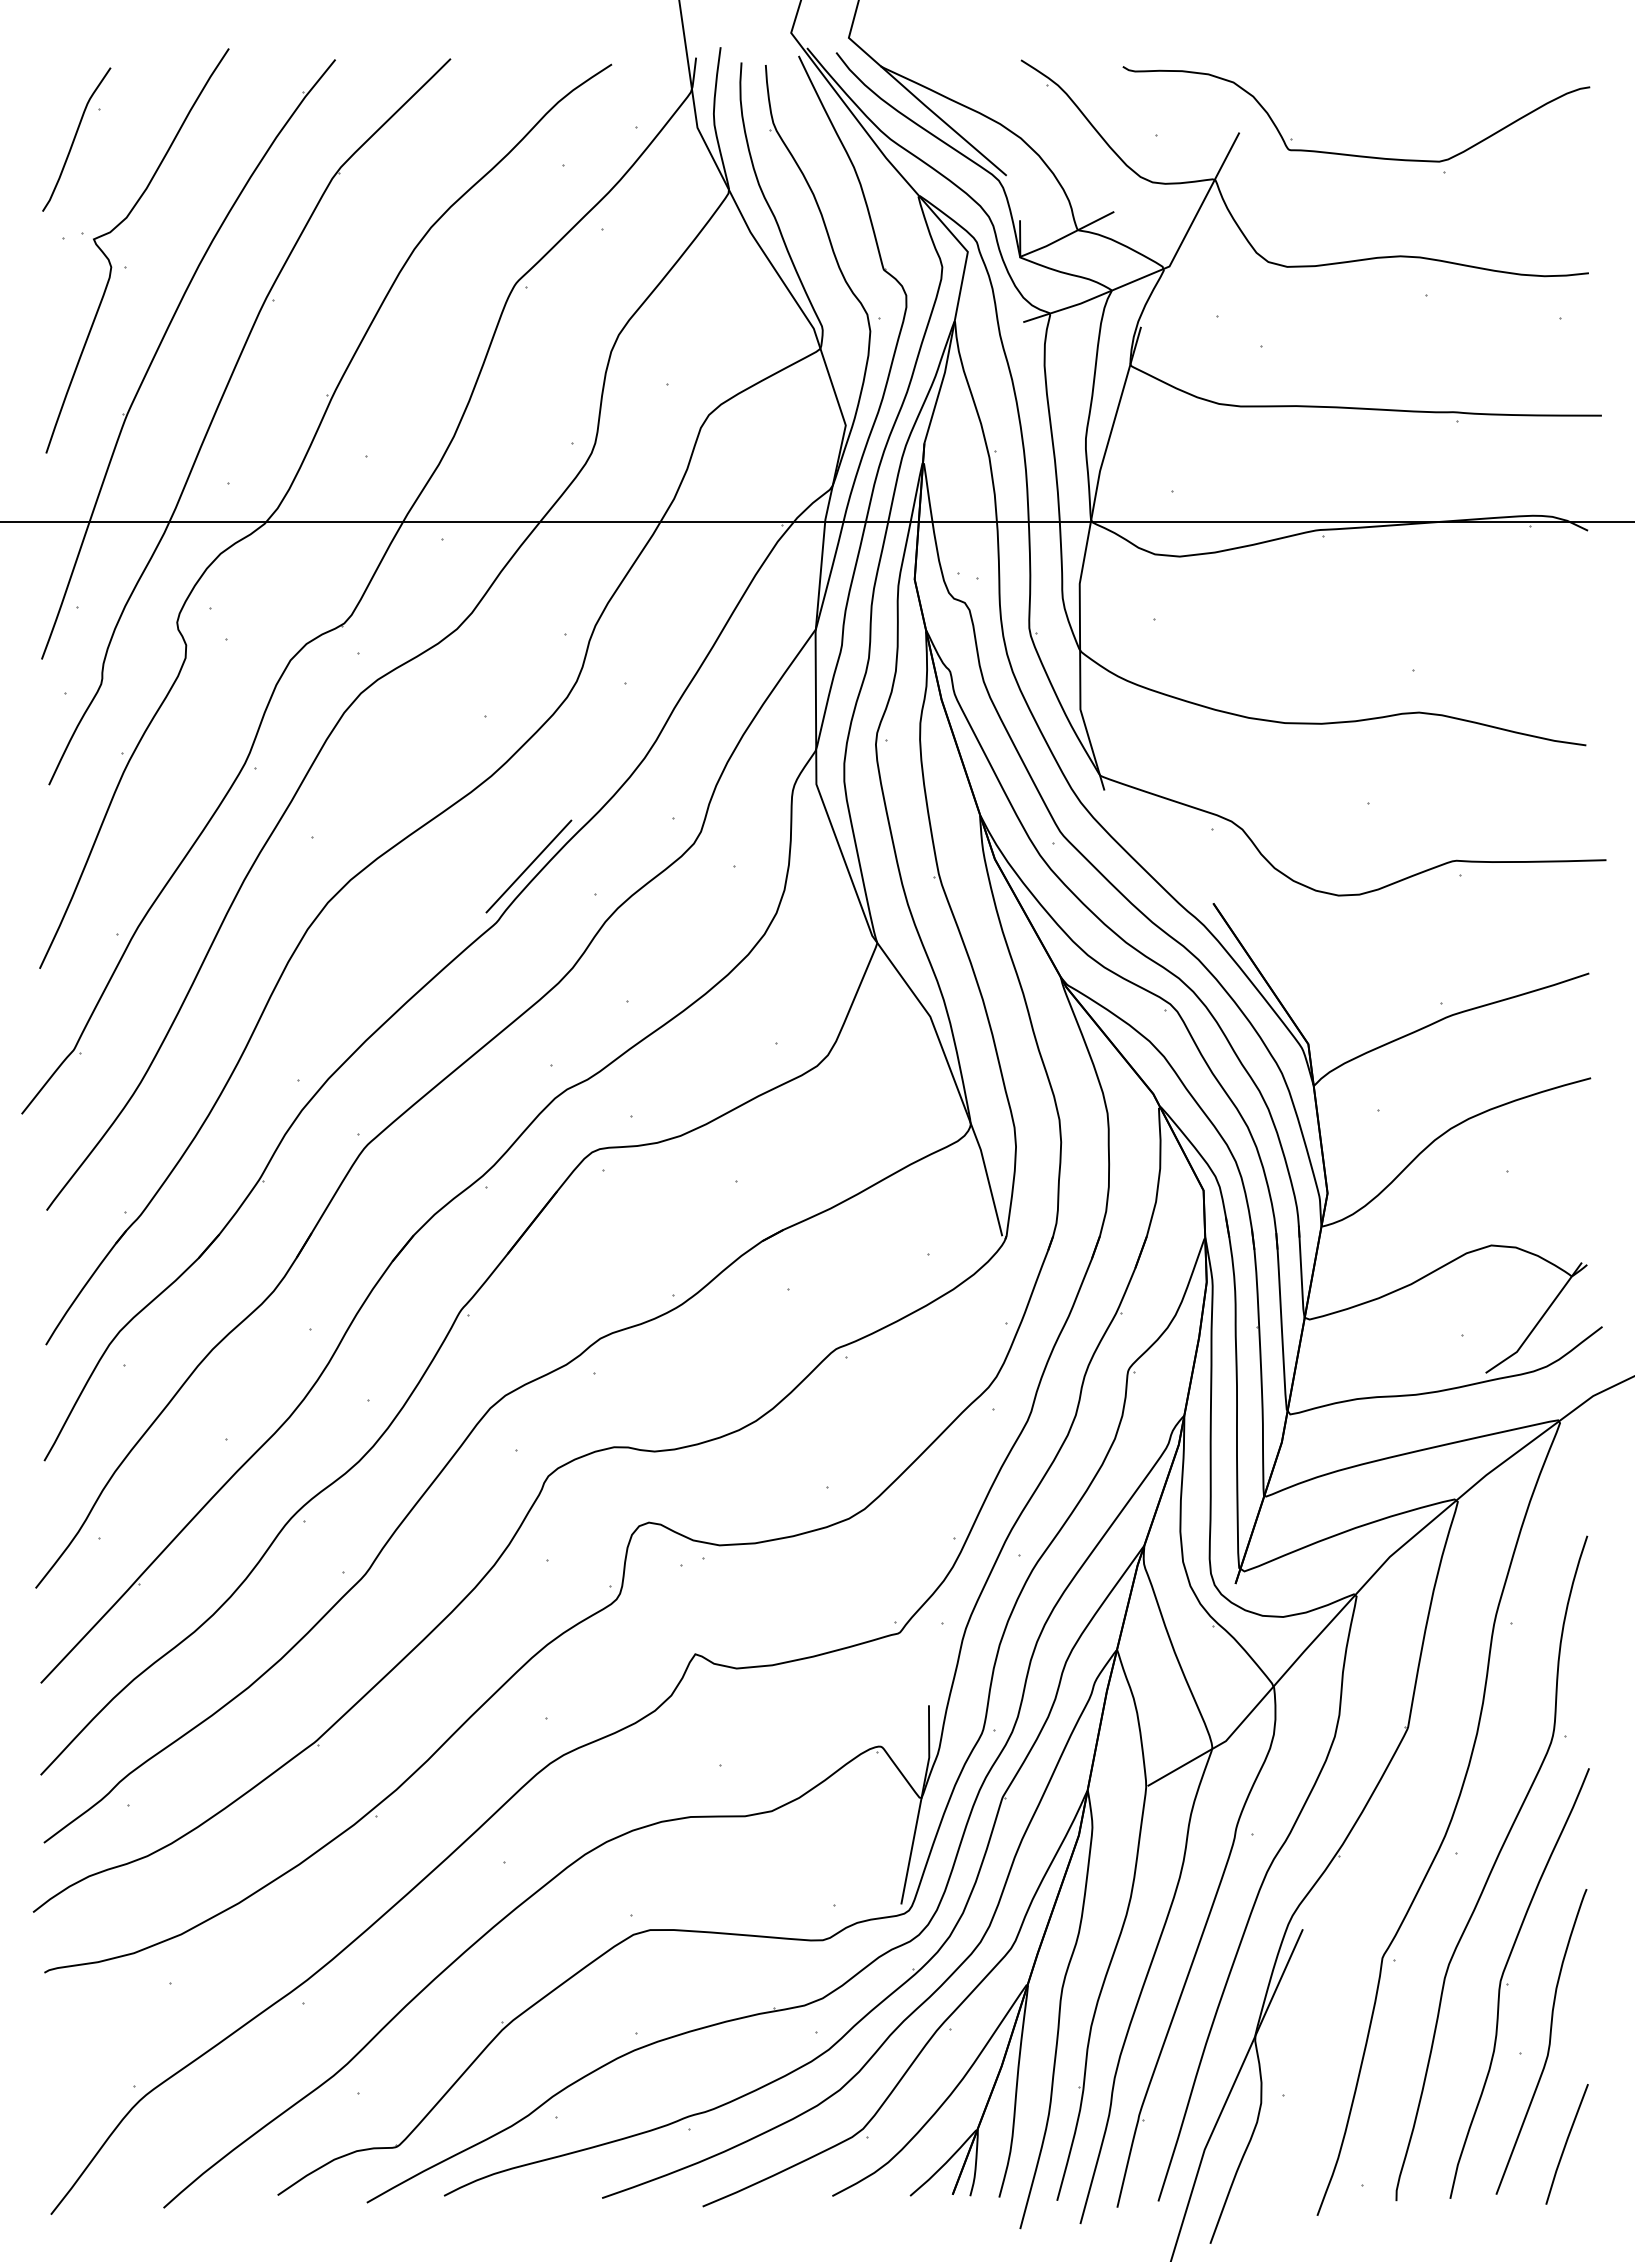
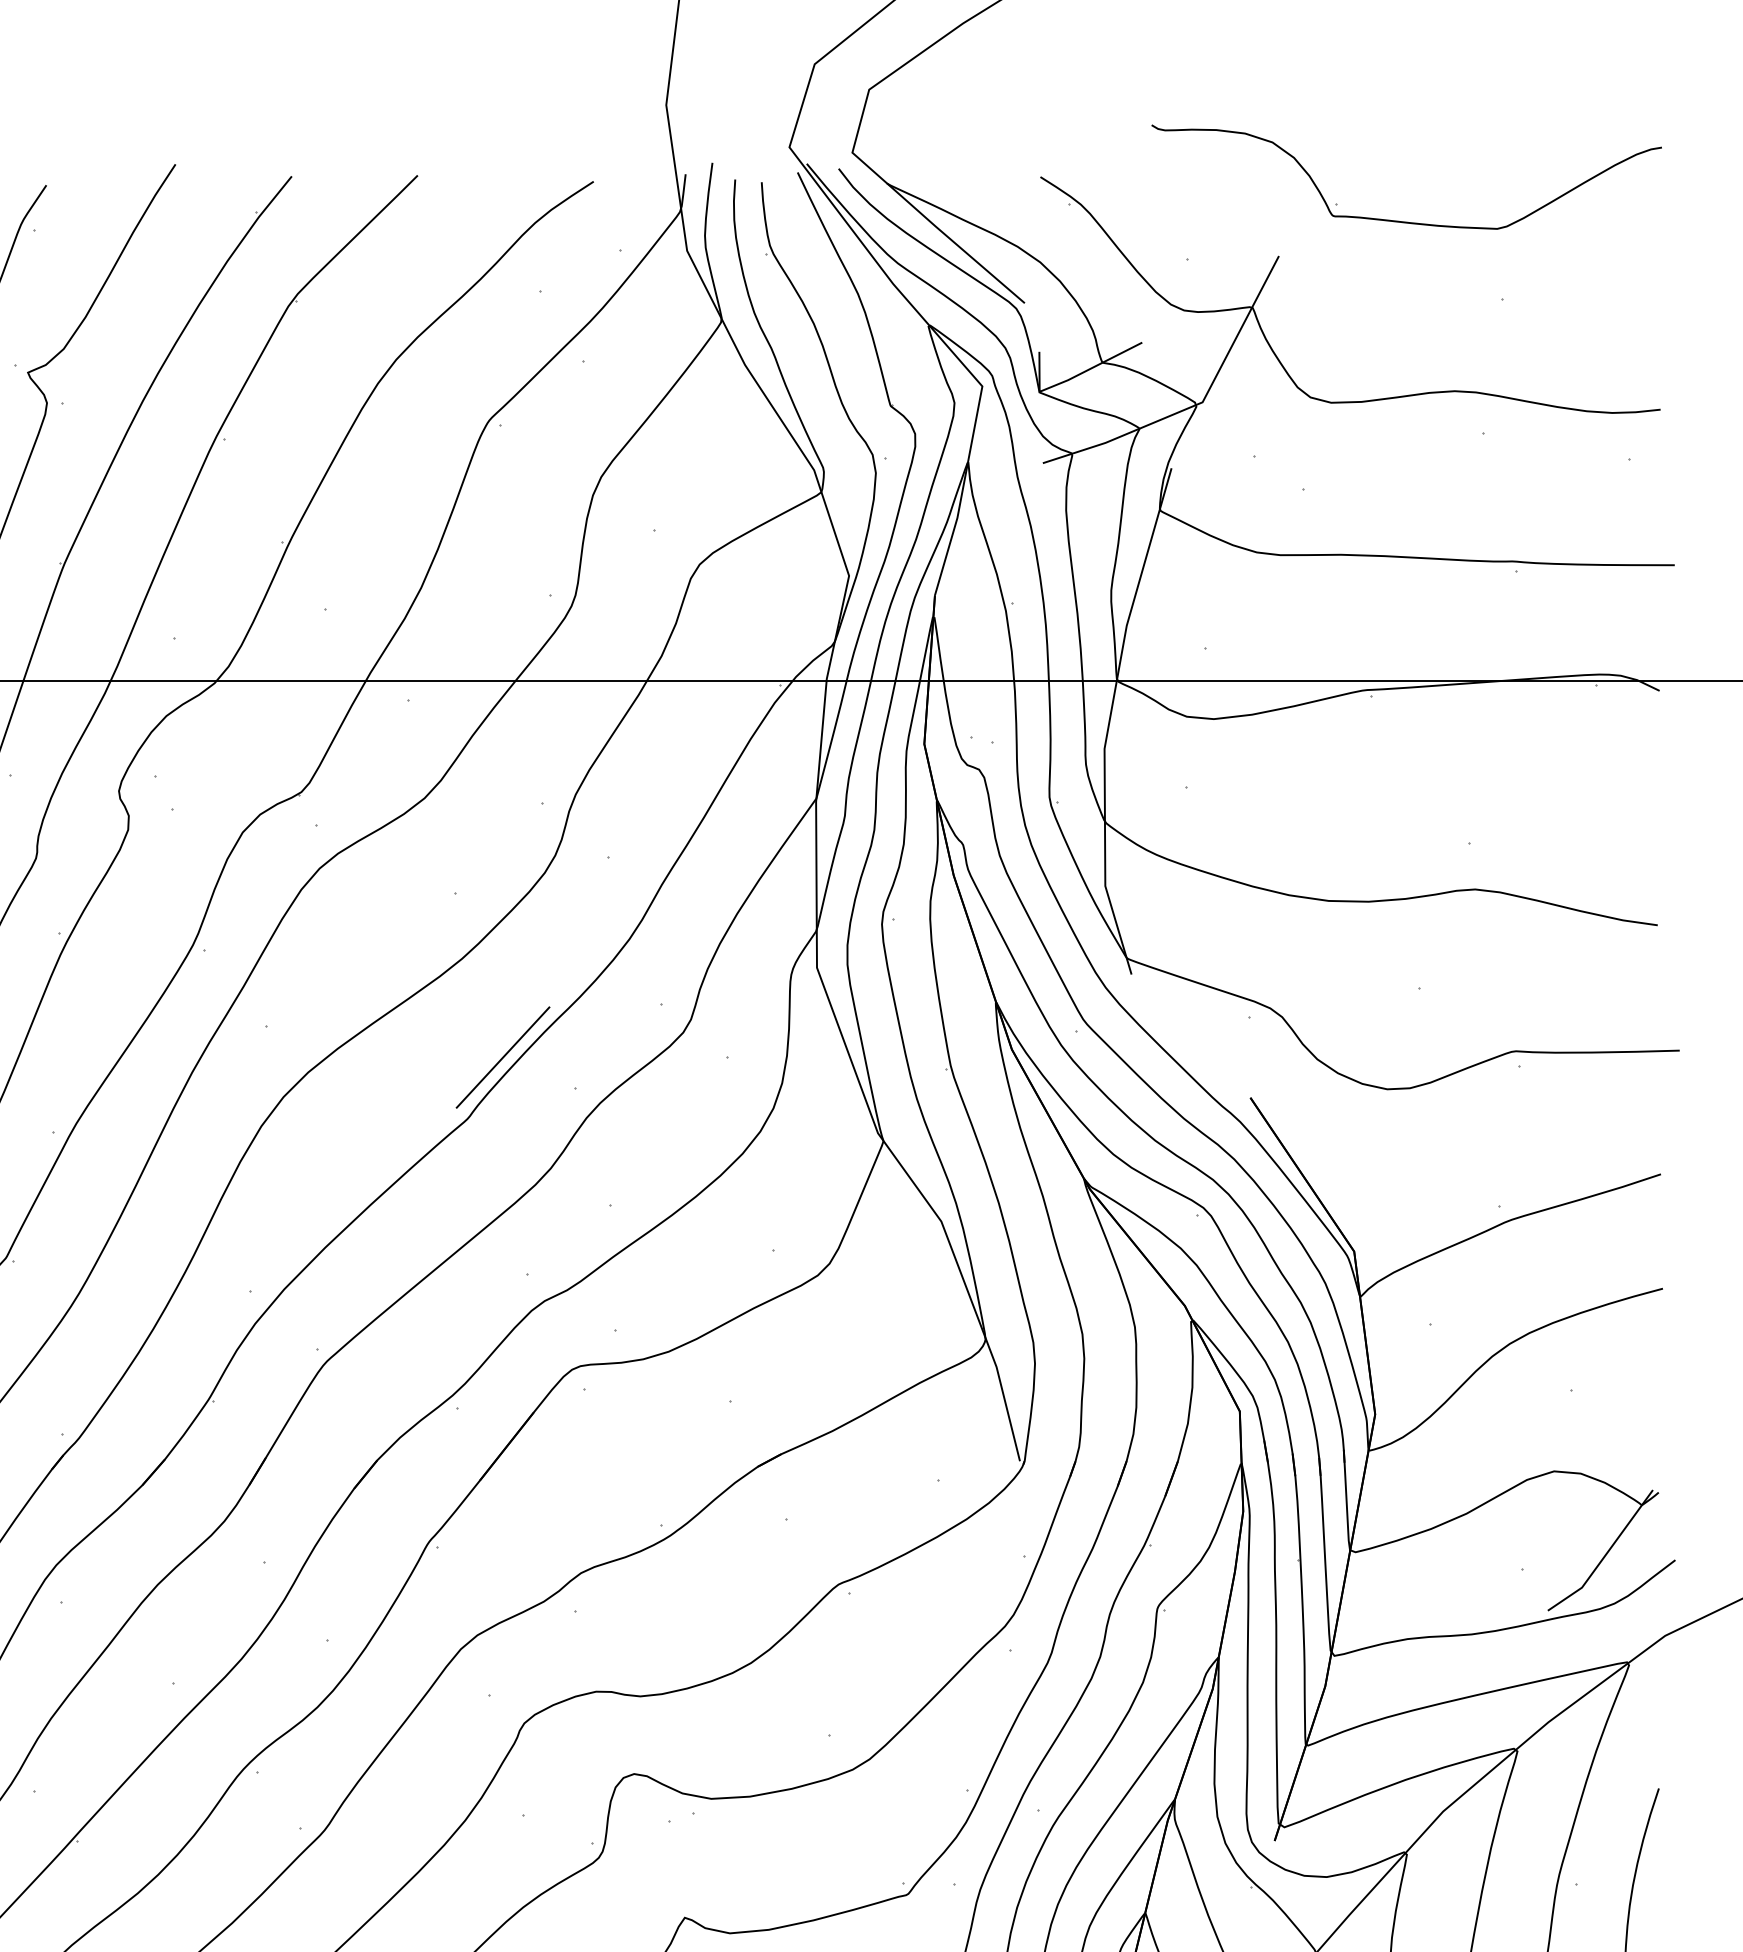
part: (1354, 154) -> (1404, 221), moved

